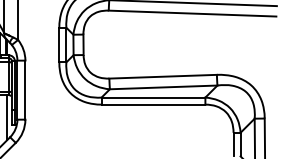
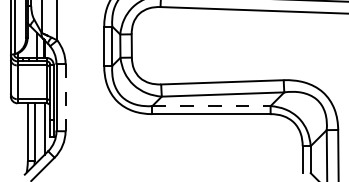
line: (25, 90) -> (65, 97), solid -> dashed
line: (153, 97) -> (211, 106), solid -> dashed

